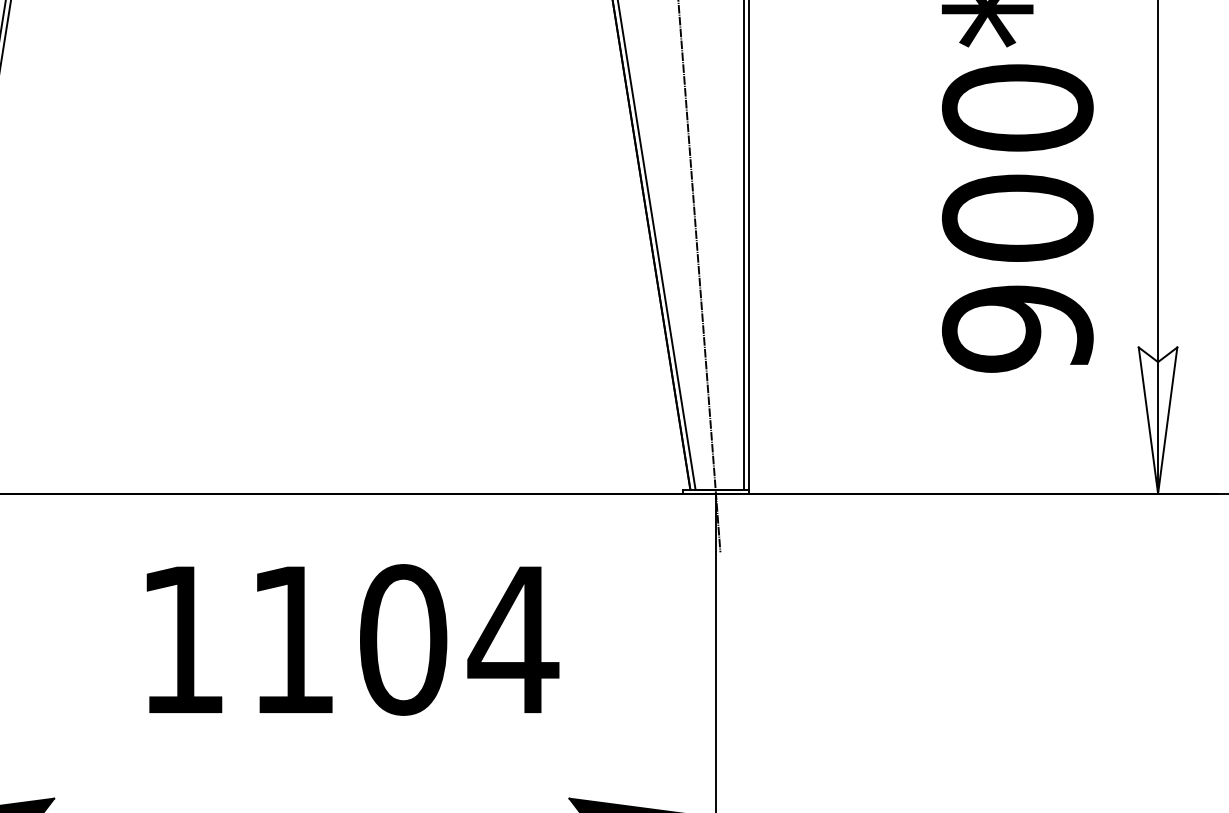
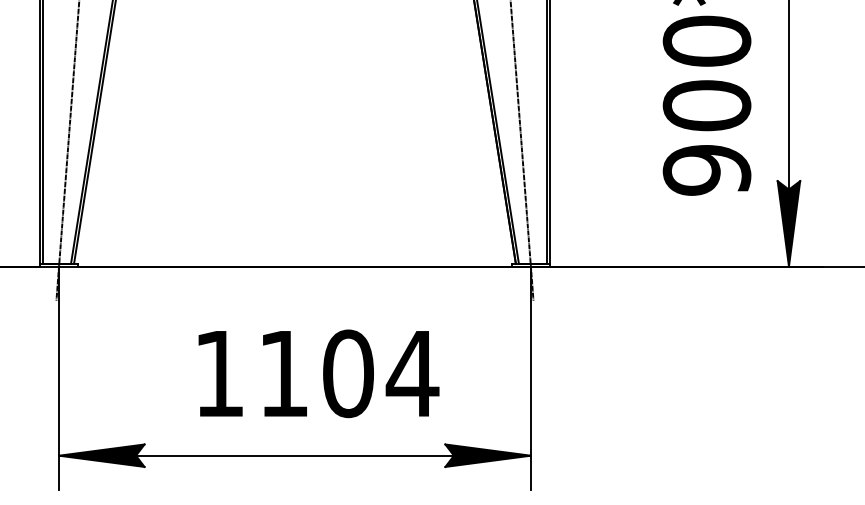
fill: (1157, 420) -> (788, 223), added
text: (352, 639) -> (318, 373), moved

